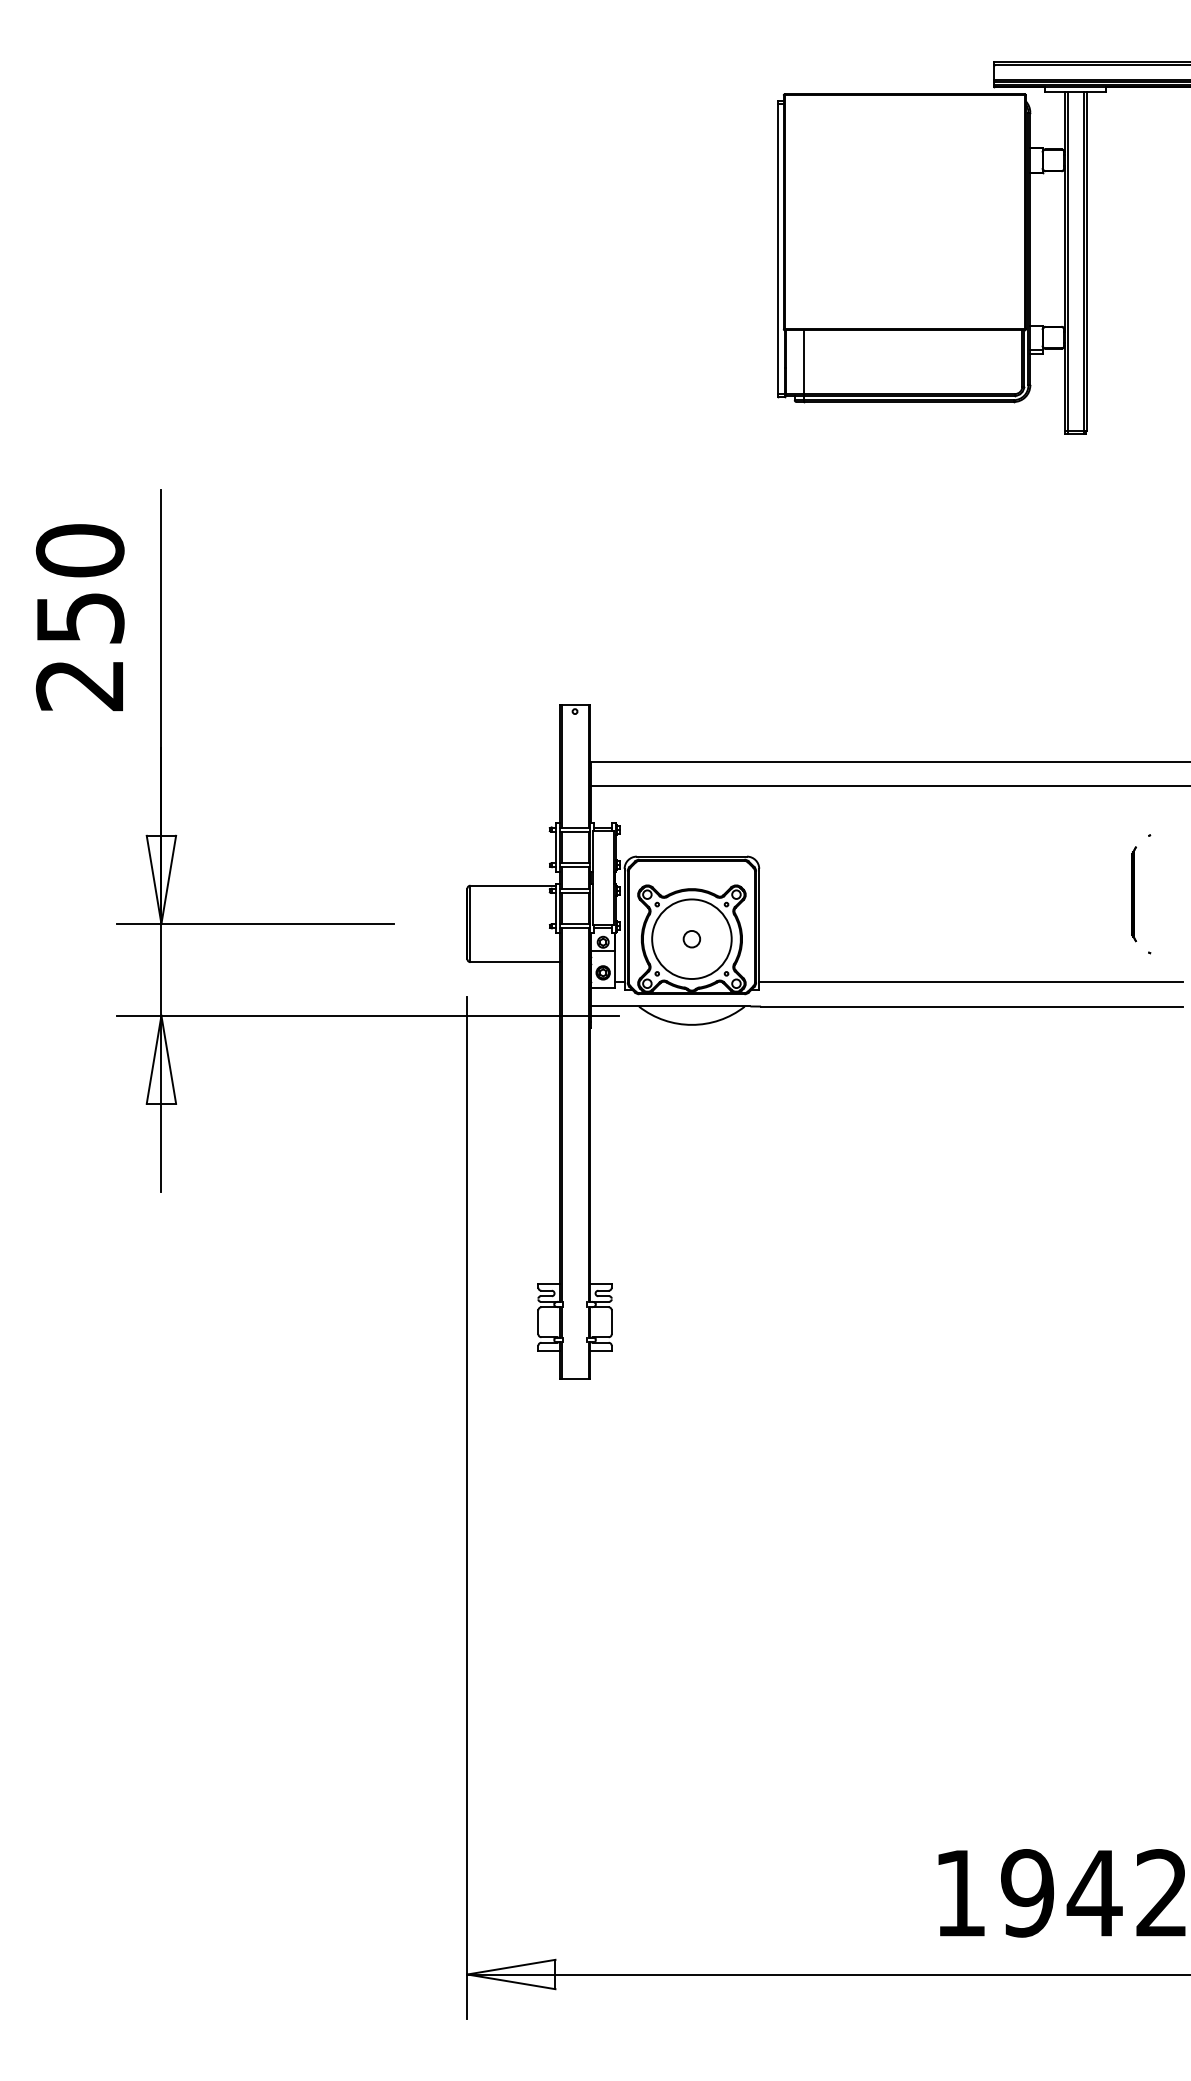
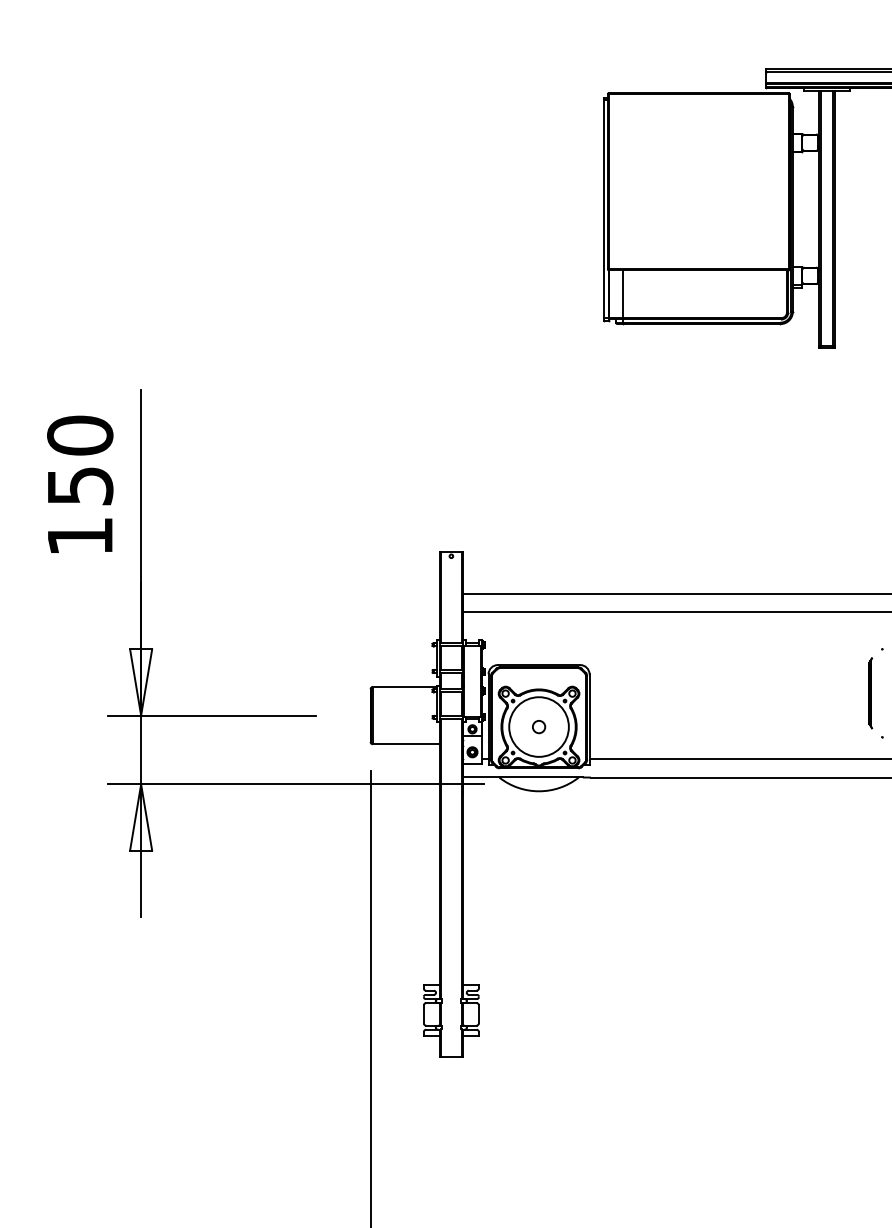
text: (78, 686) -> (78, 537), 250 -> 150

